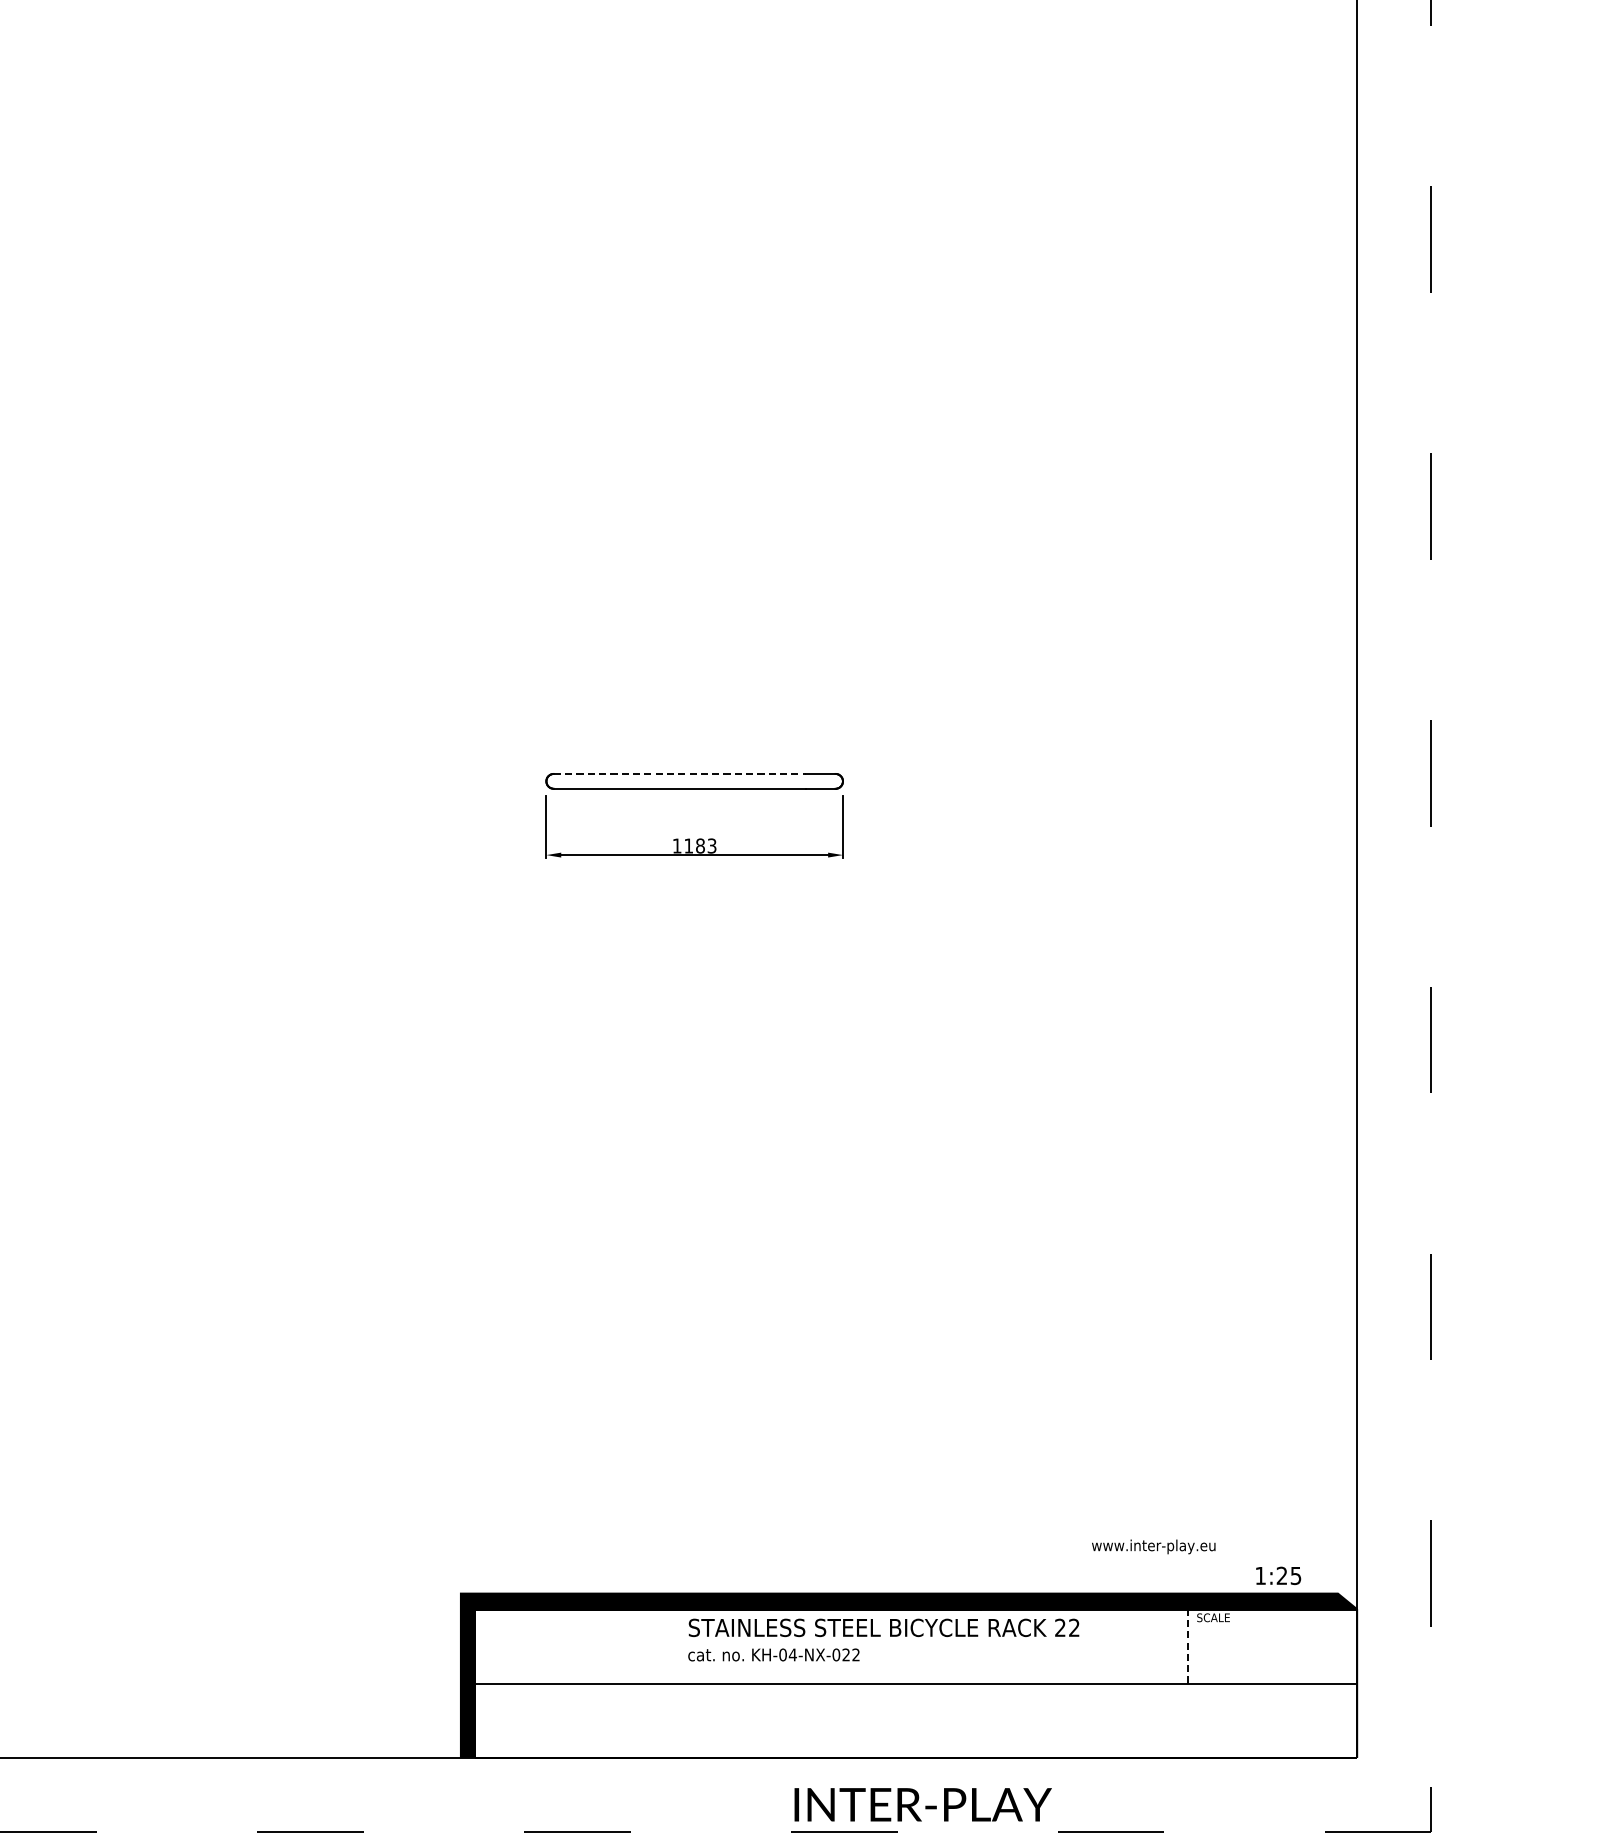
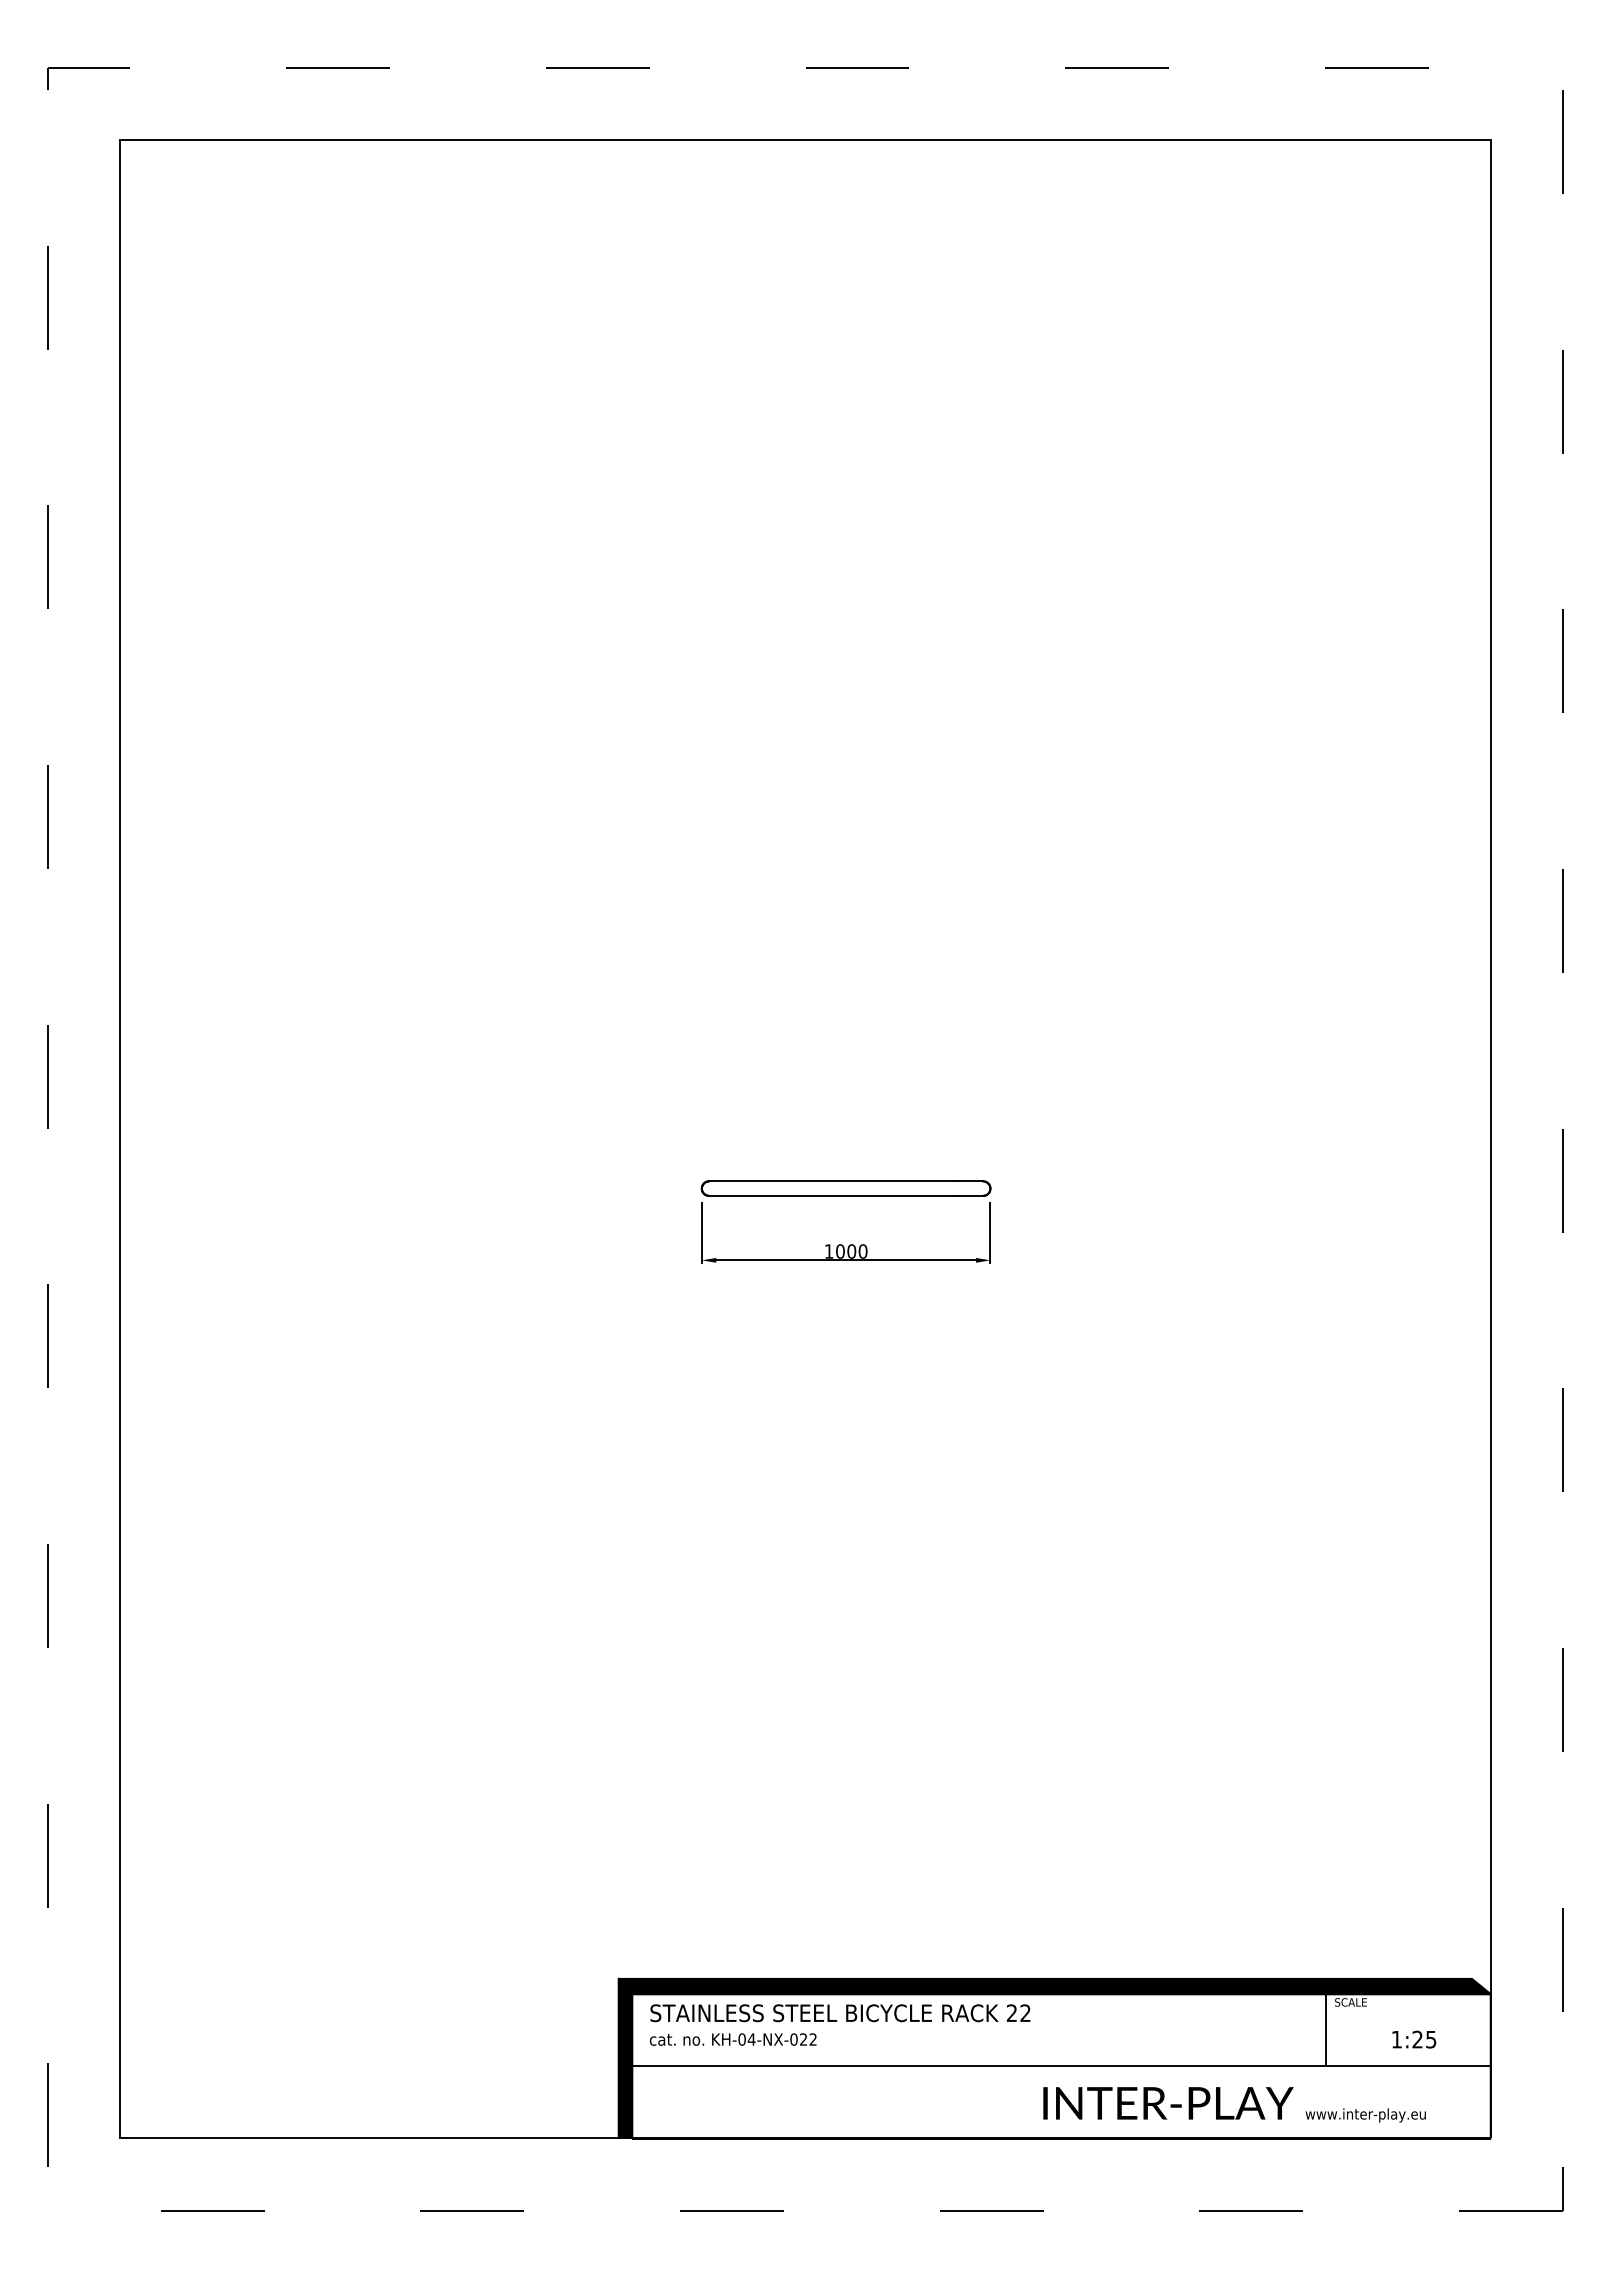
line: (679, 774) -> (831, 1181), dashed -> solid
text: (700, 846) -> (851, 1251), 1183 -> 1000
text: (1153, 1546) -> (1365, 2115), moved
text: (1278, 1575) -> (1414, 2039), moved
text: (883, 1639) -> (839, 2024), moved
line: (1188, 1645) -> (1326, 2029), dashed -> solid
text: (923, 1804) -> (1168, 2103), moved

